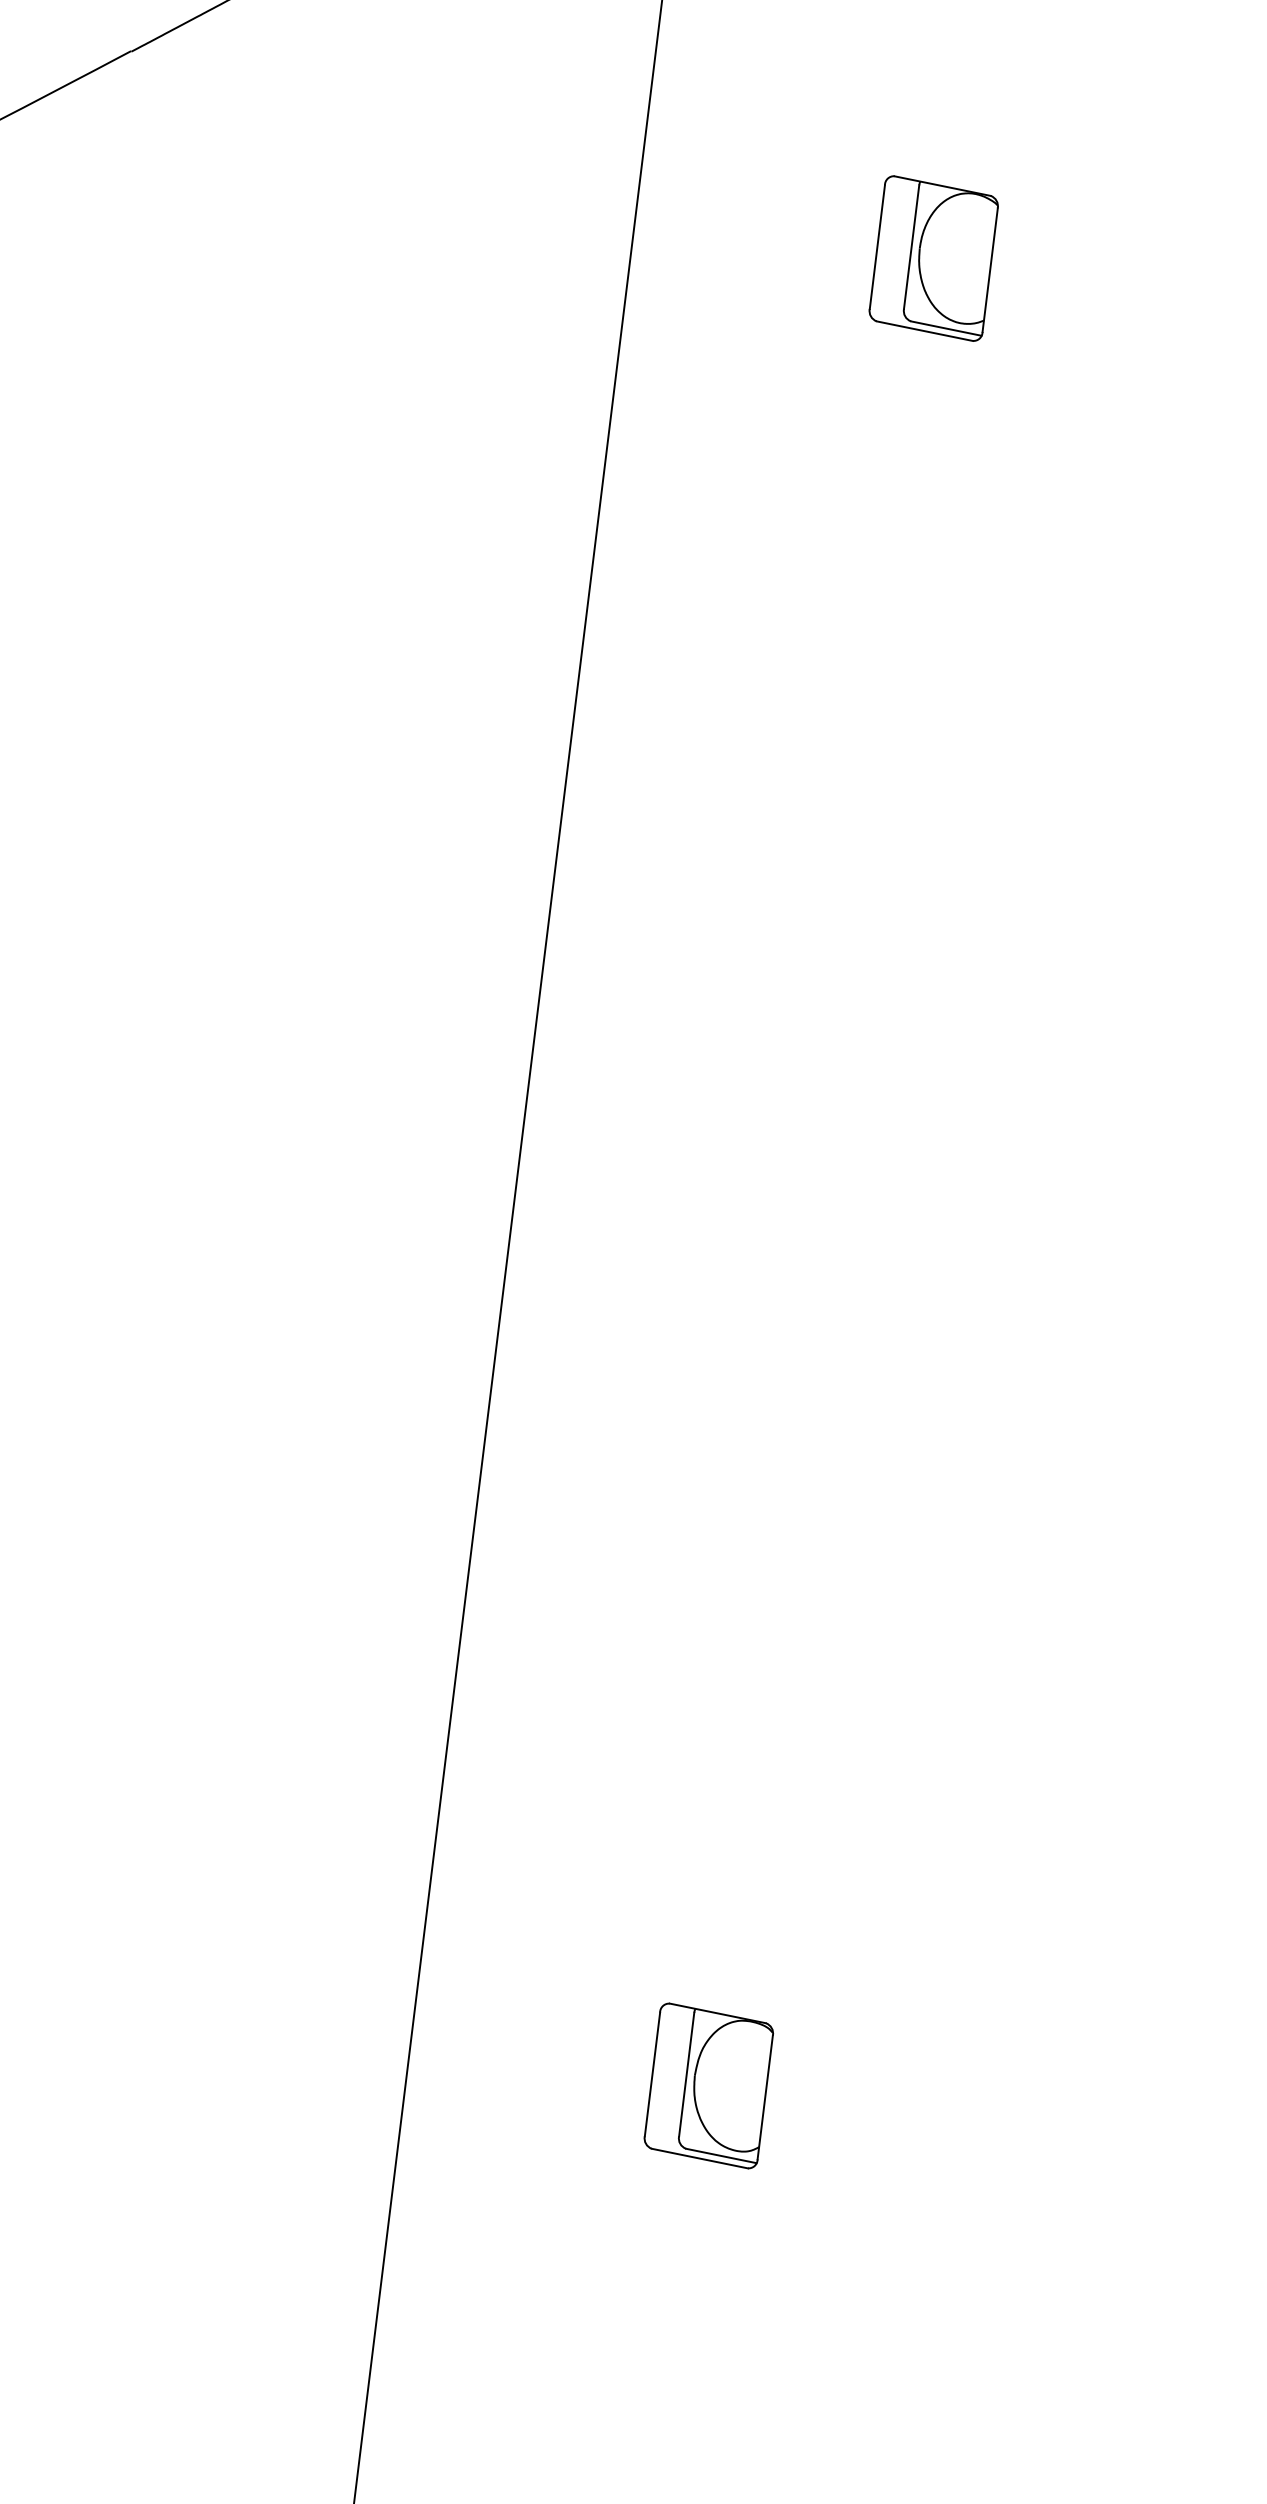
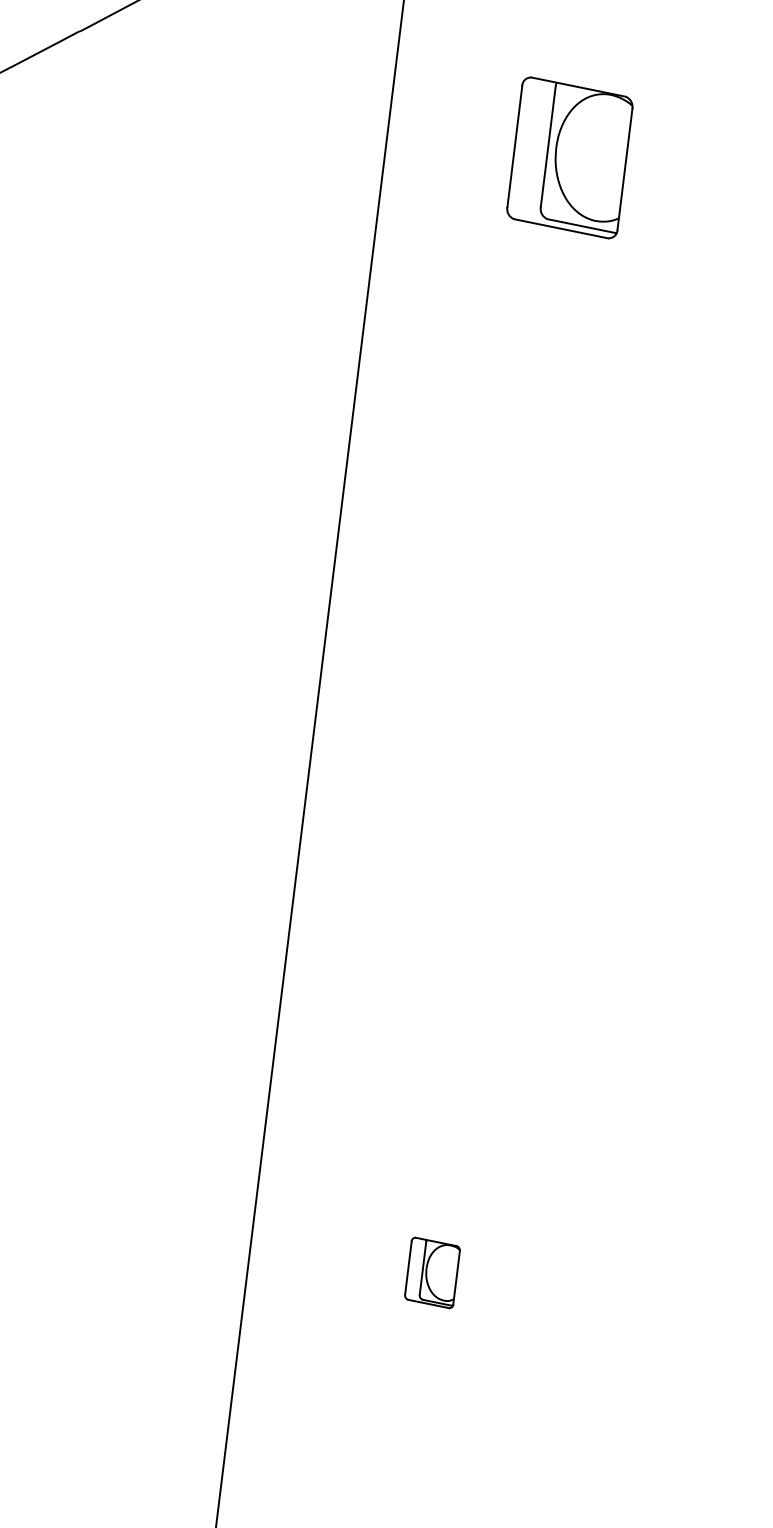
part: (933, 258) -> (569, 157), size x1.6
part: (708, 2085) -> (432, 1272), size x0.7

